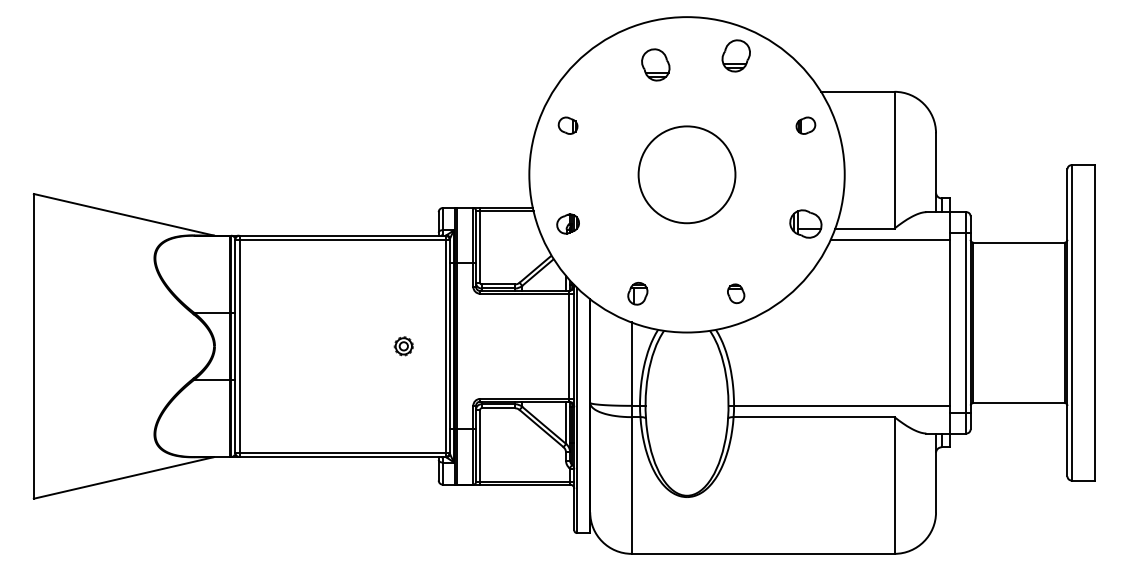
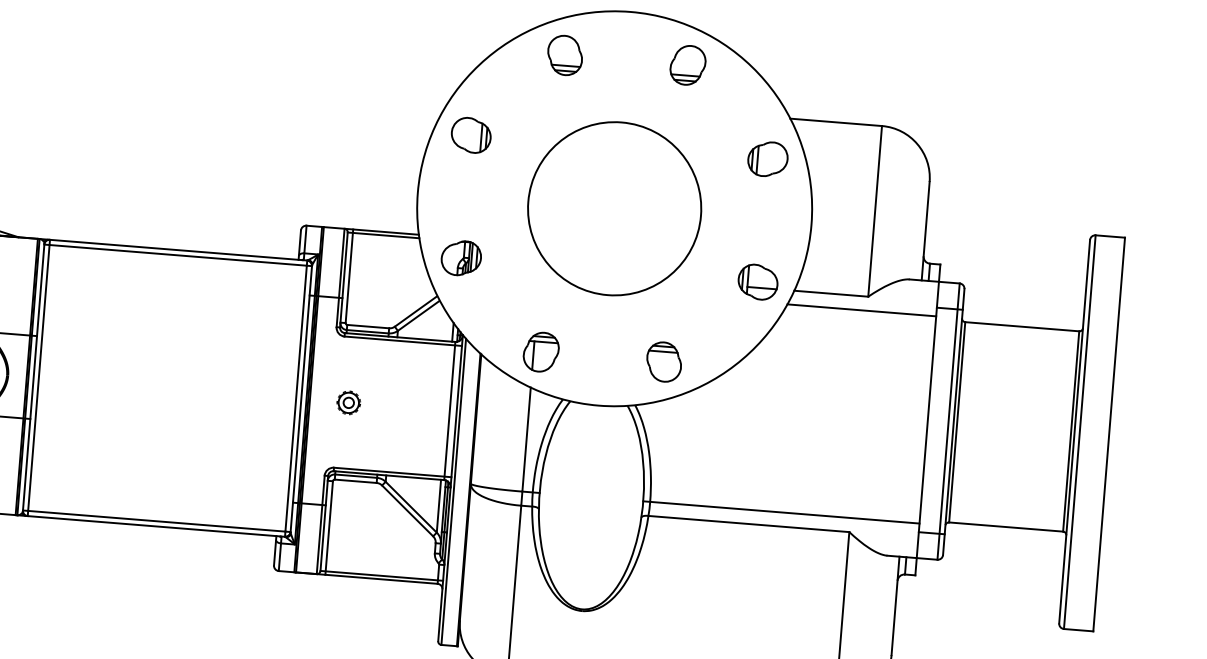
part: (655, 64) -> (564, 54), moved
part: (567, 125) -> (470, 135), size x1.67
part: (805, 125) -> (767, 159), size x1.67
circle: (686, 174) -> (614, 208), size x1.43
part: (567, 223) -> (460, 257), size x1.43
part: (637, 293) -> (540, 351), size x1.43
part: (735, 293) -> (663, 361), size x1.67
part: (403, 346) -> (348, 403), moved

